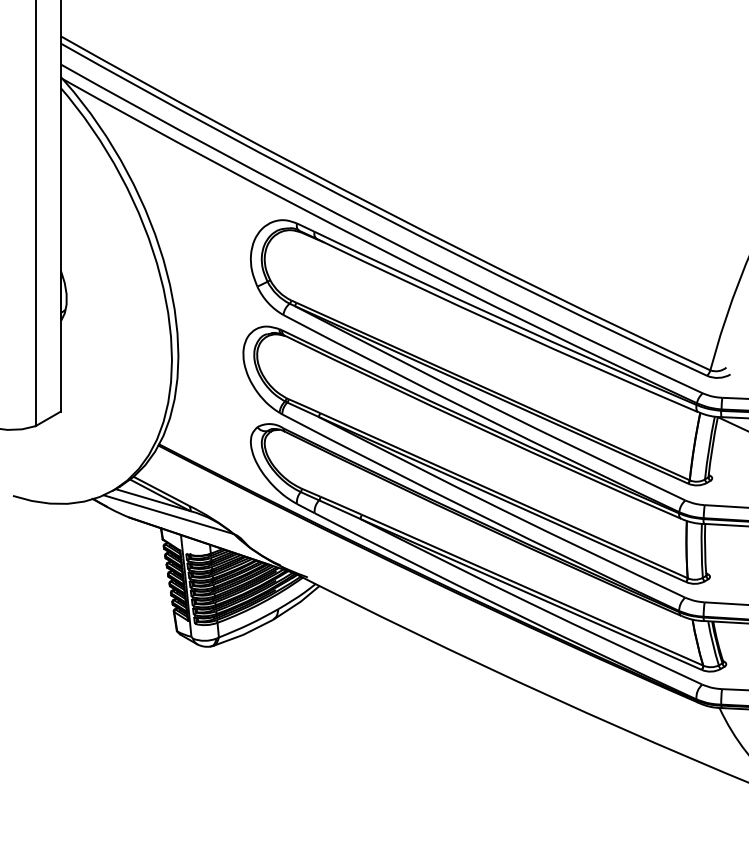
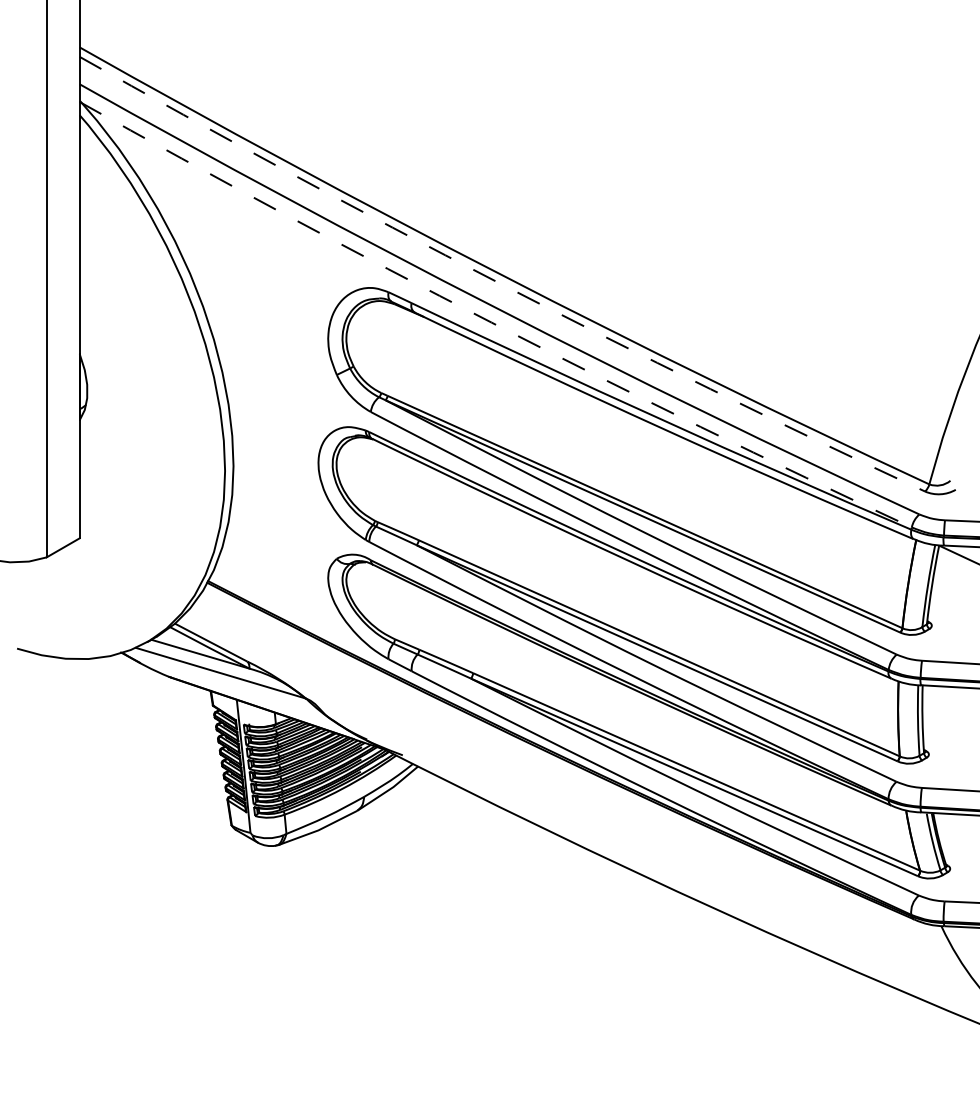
arc: (380, 216) -> (498, 282), solid -> dashed
arc: (375, 246) -> (491, 322), solid -> dashed

